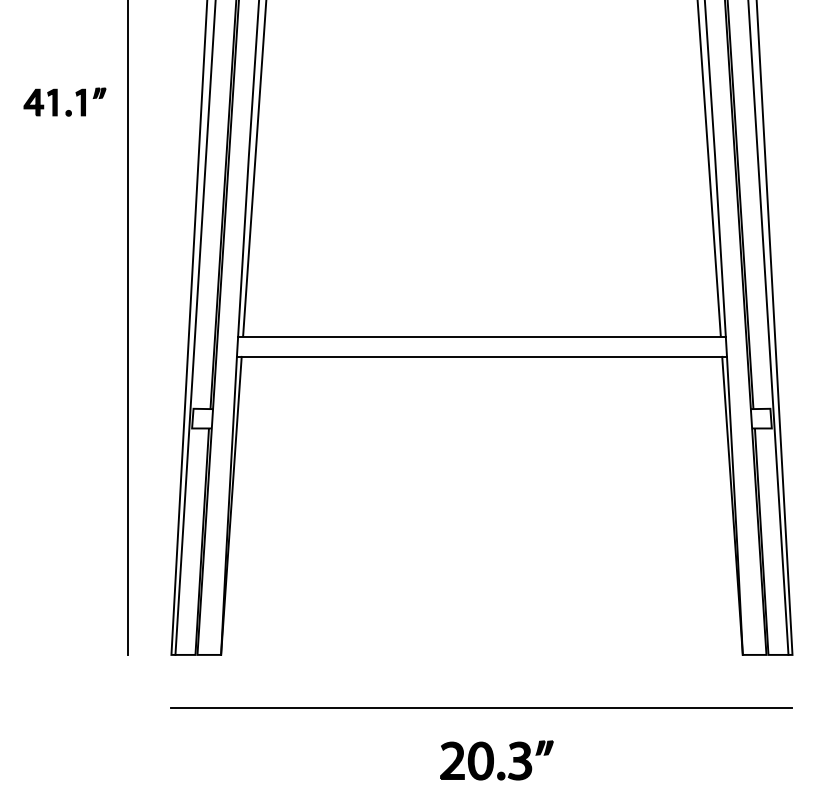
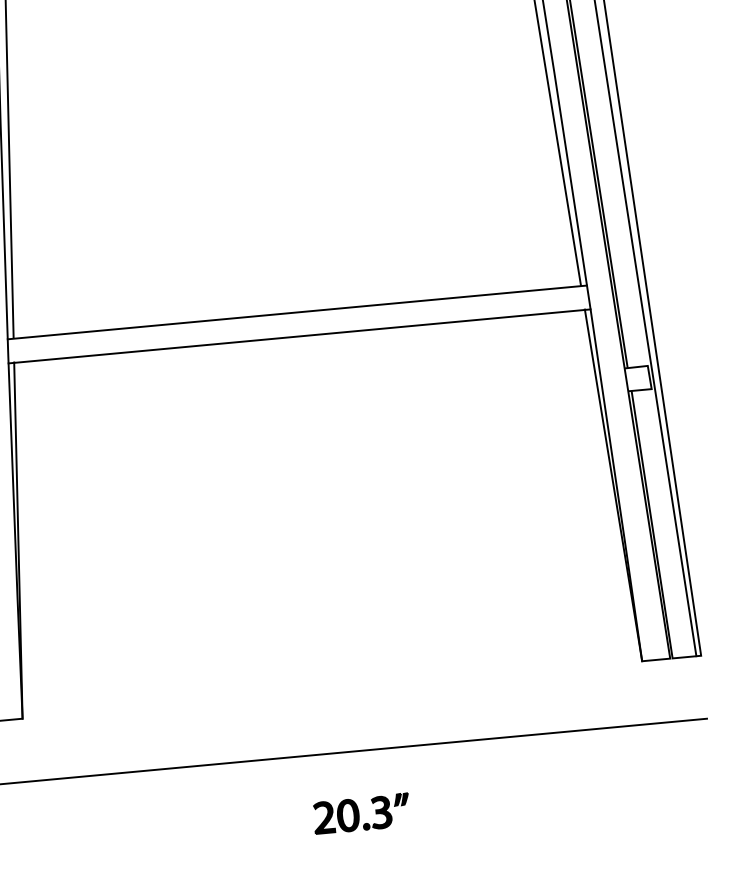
part: (496, 760) -> (361, 813), size x0.71

